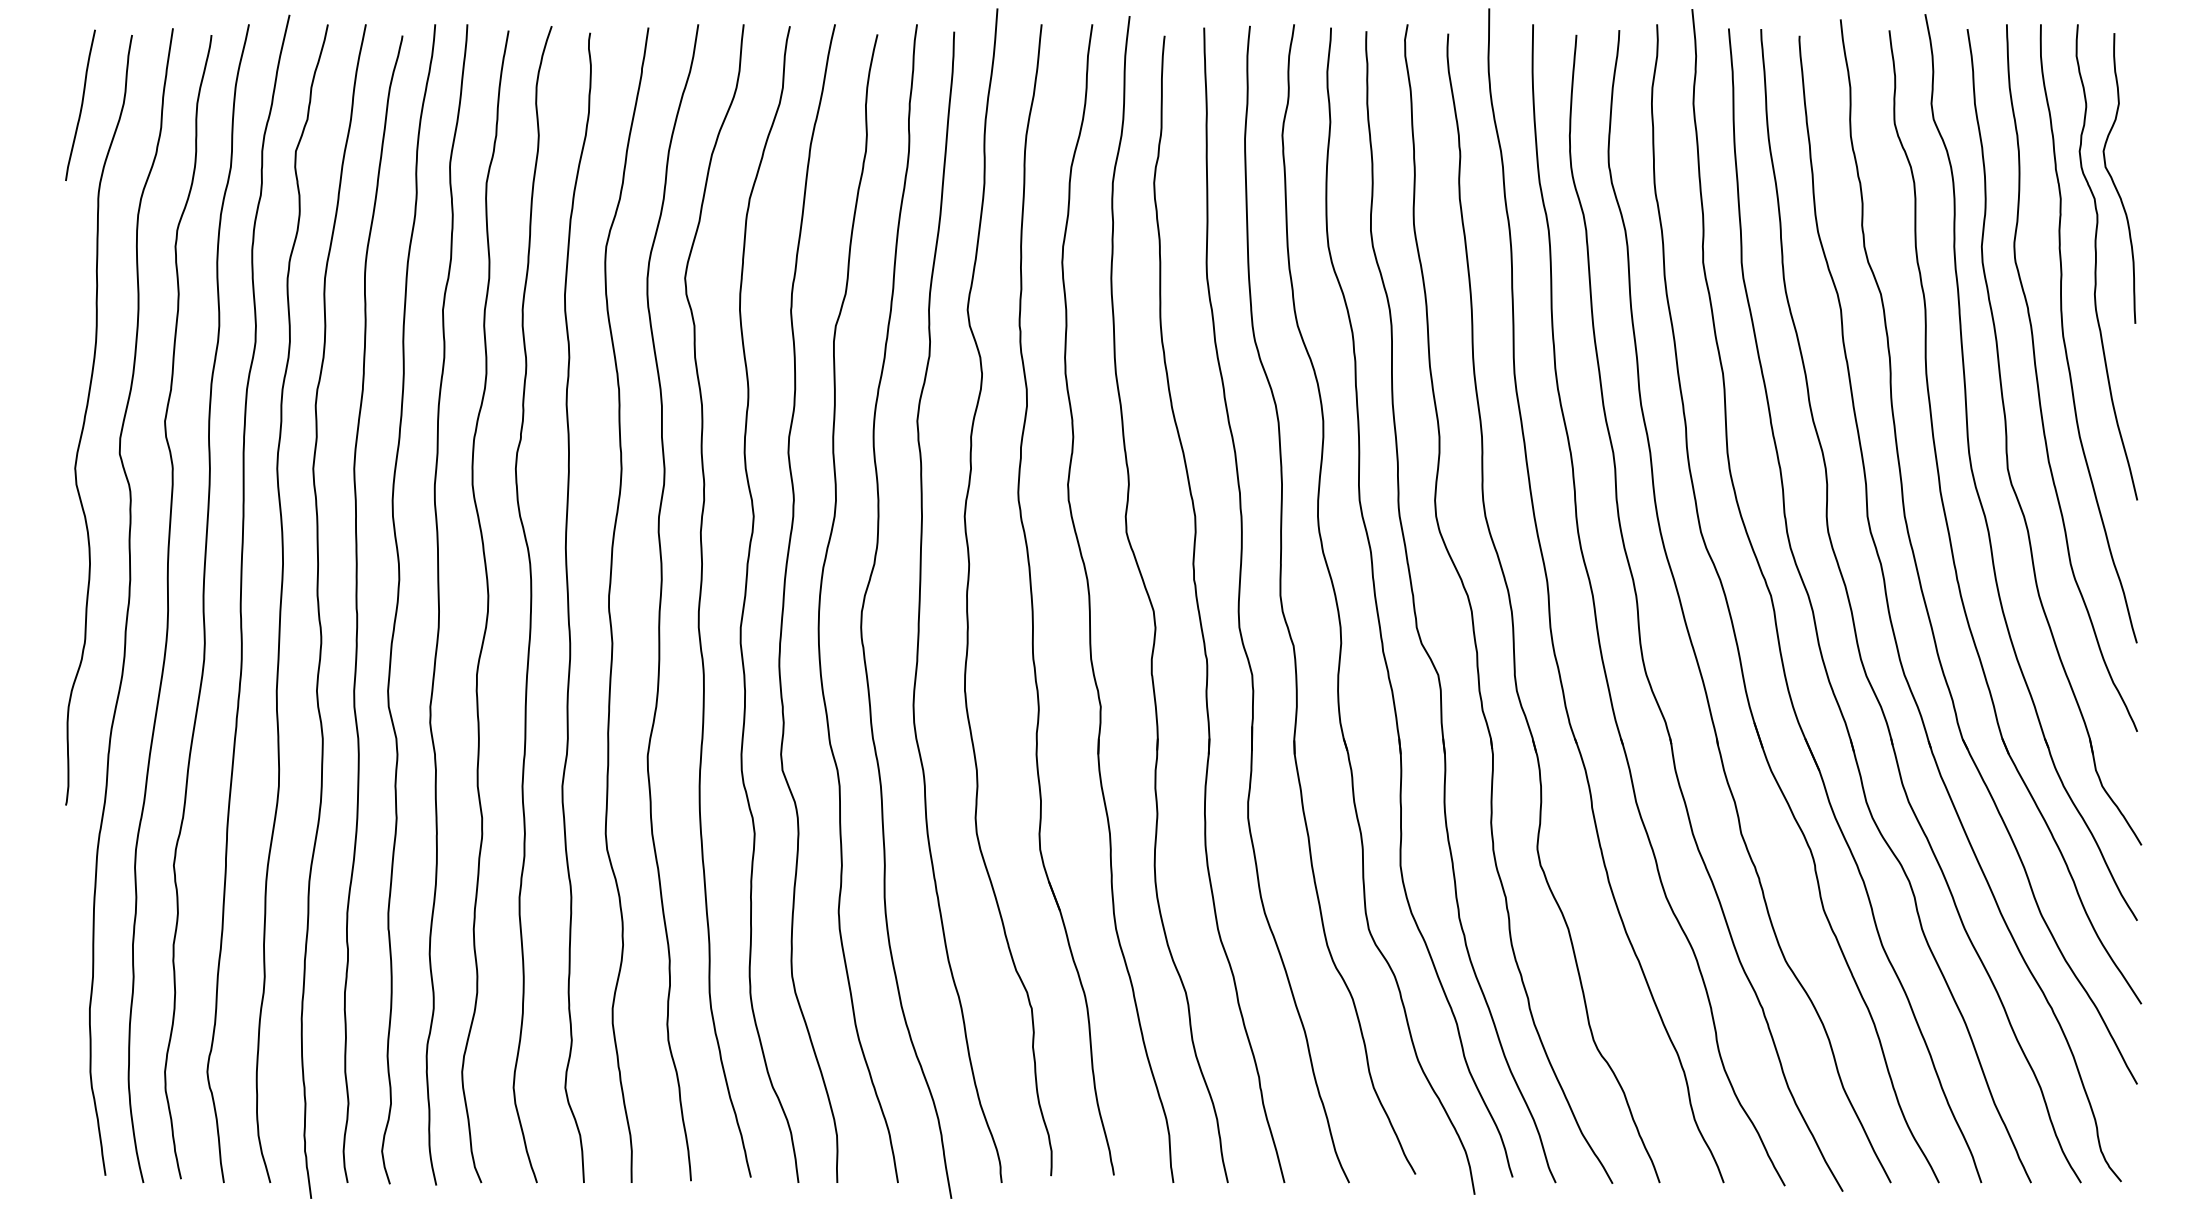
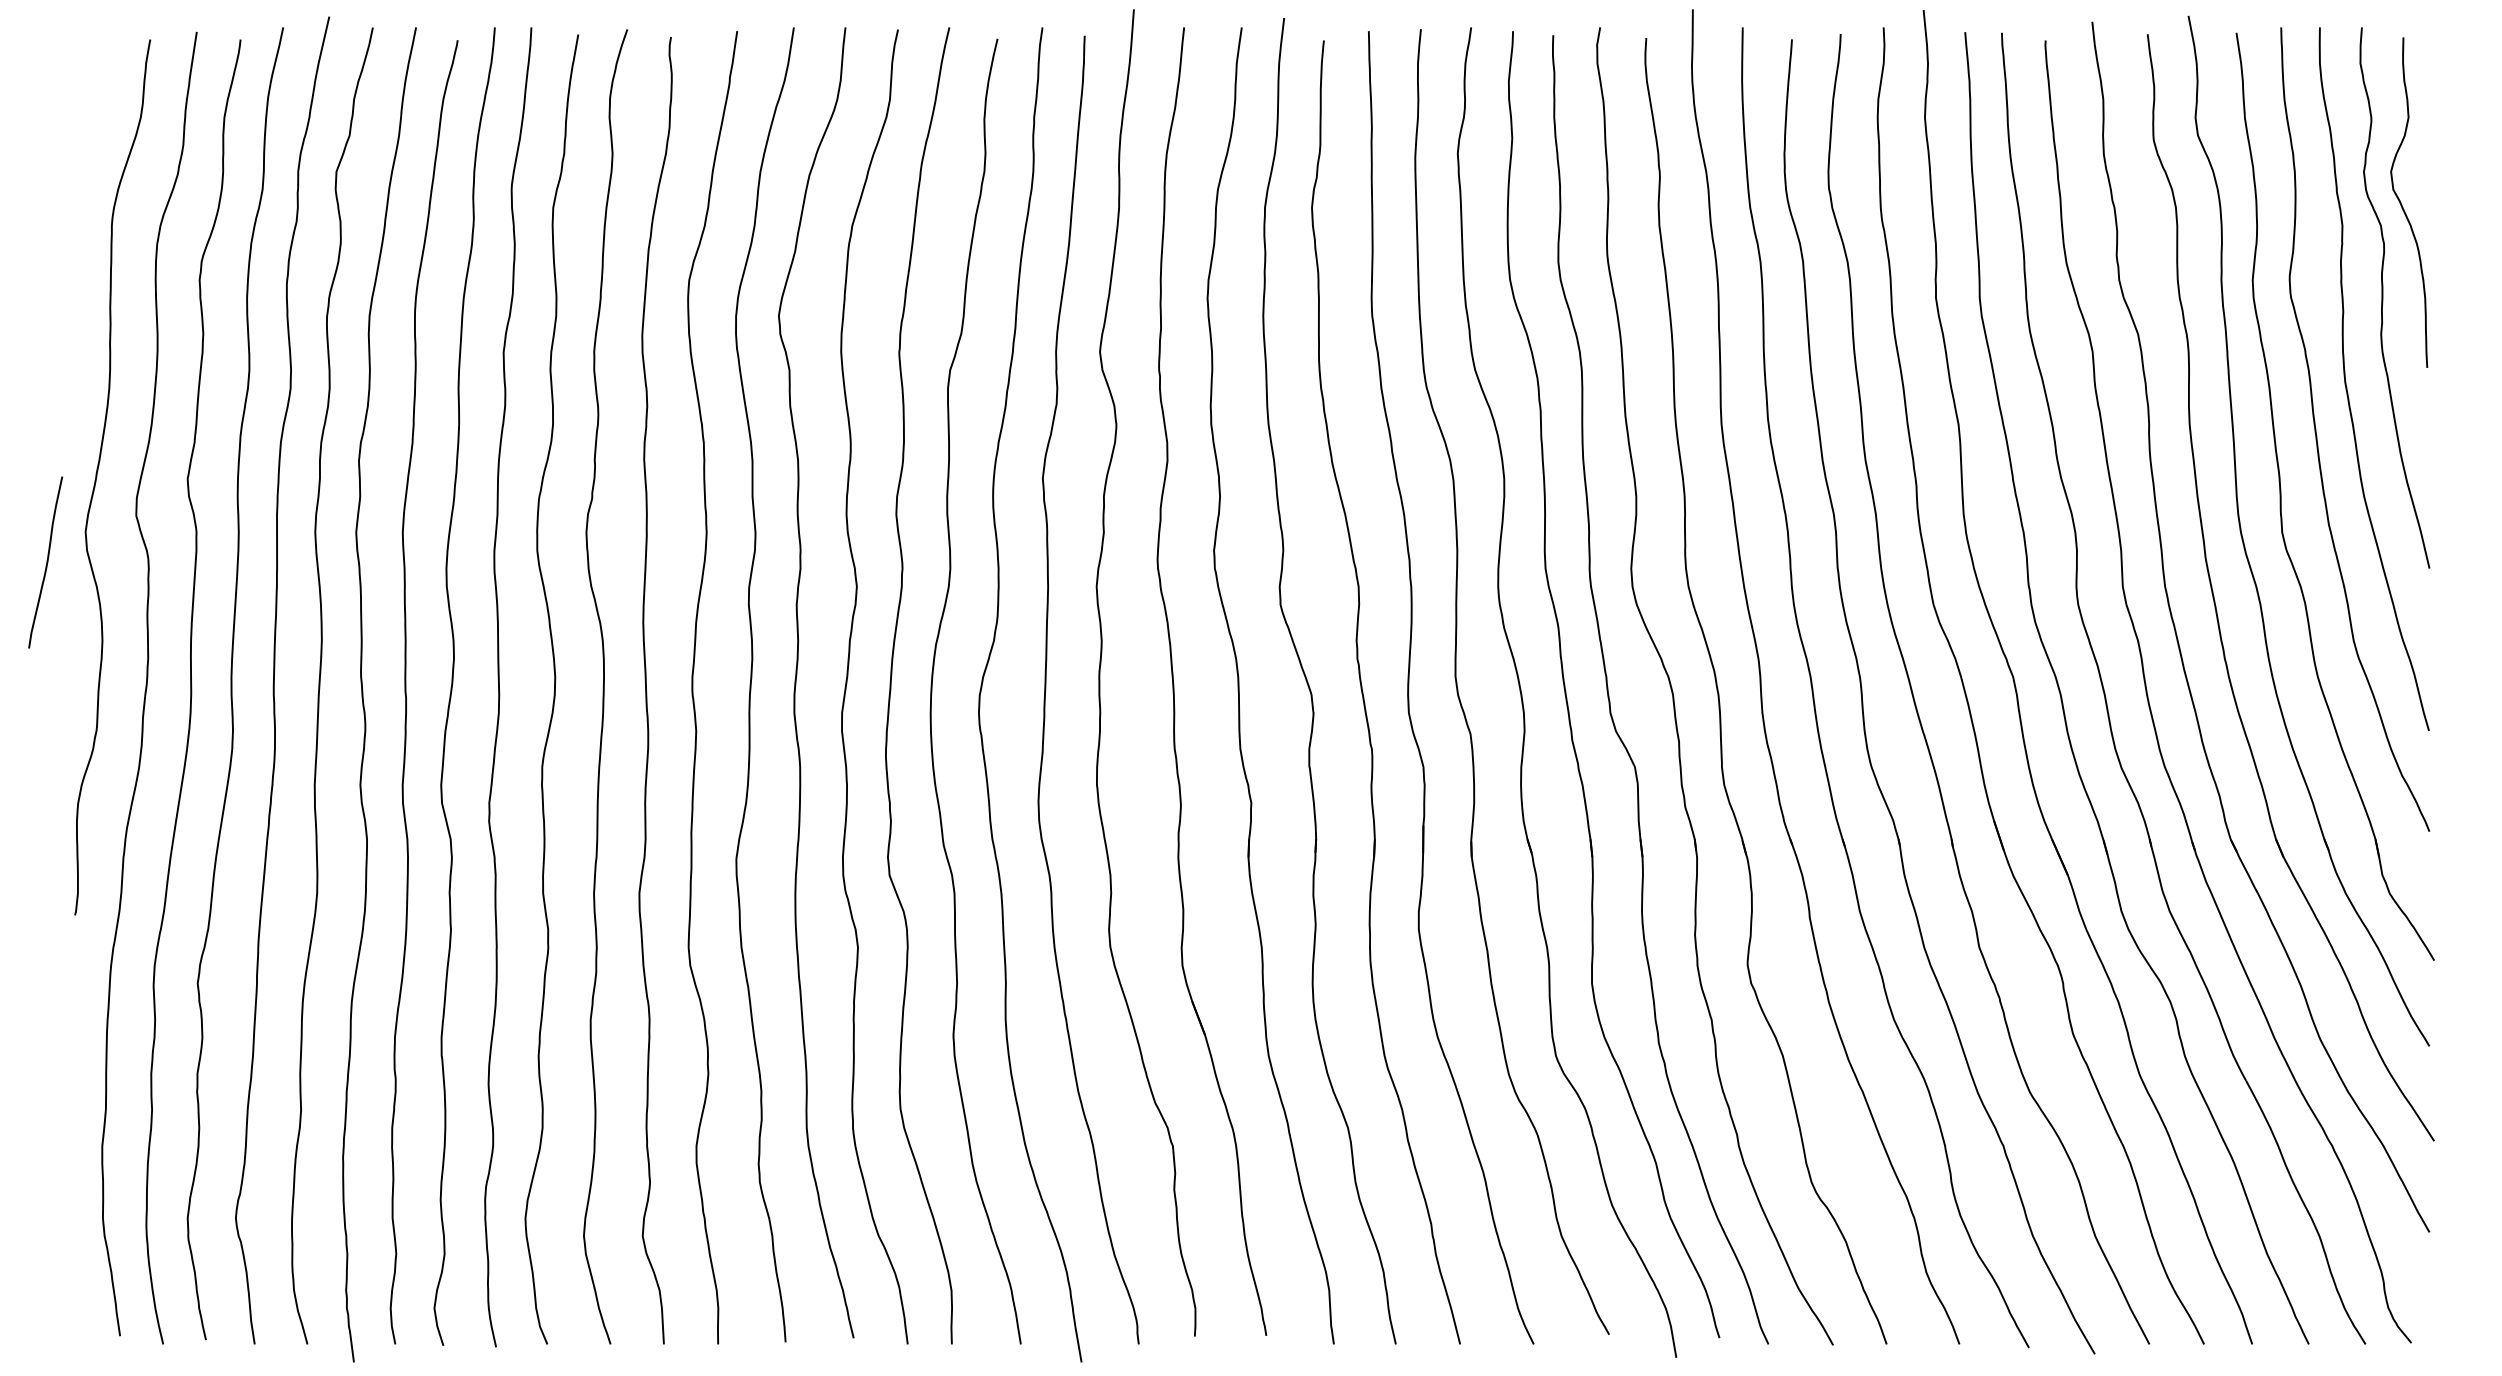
curve: (81, 105) -> (46, 562), moved

